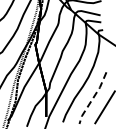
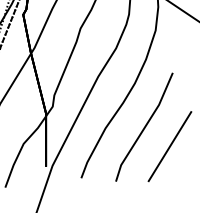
line: (93, 98) -> (145, 128), dashed -> solid

